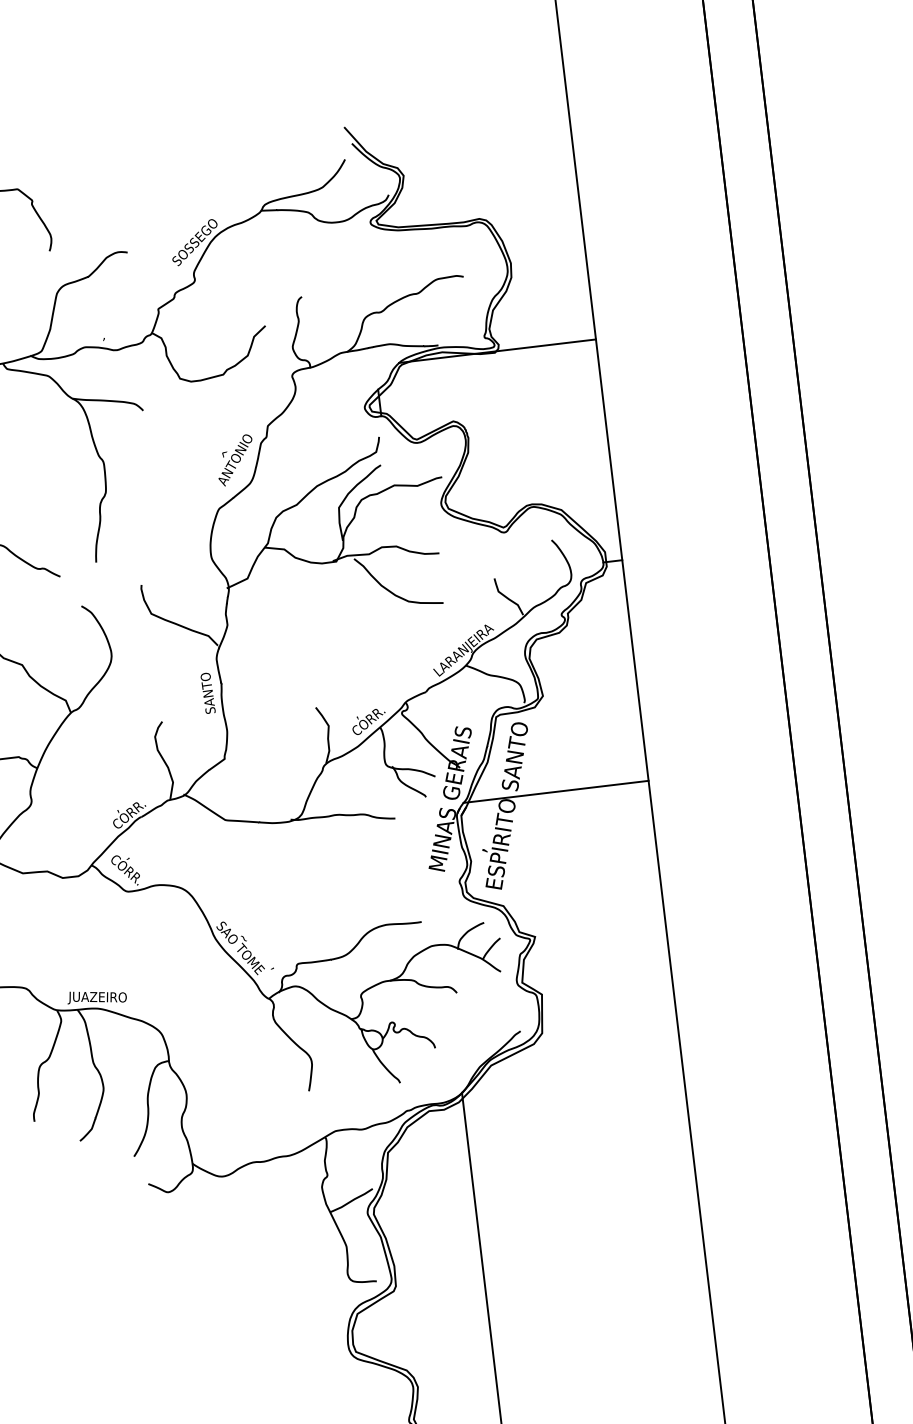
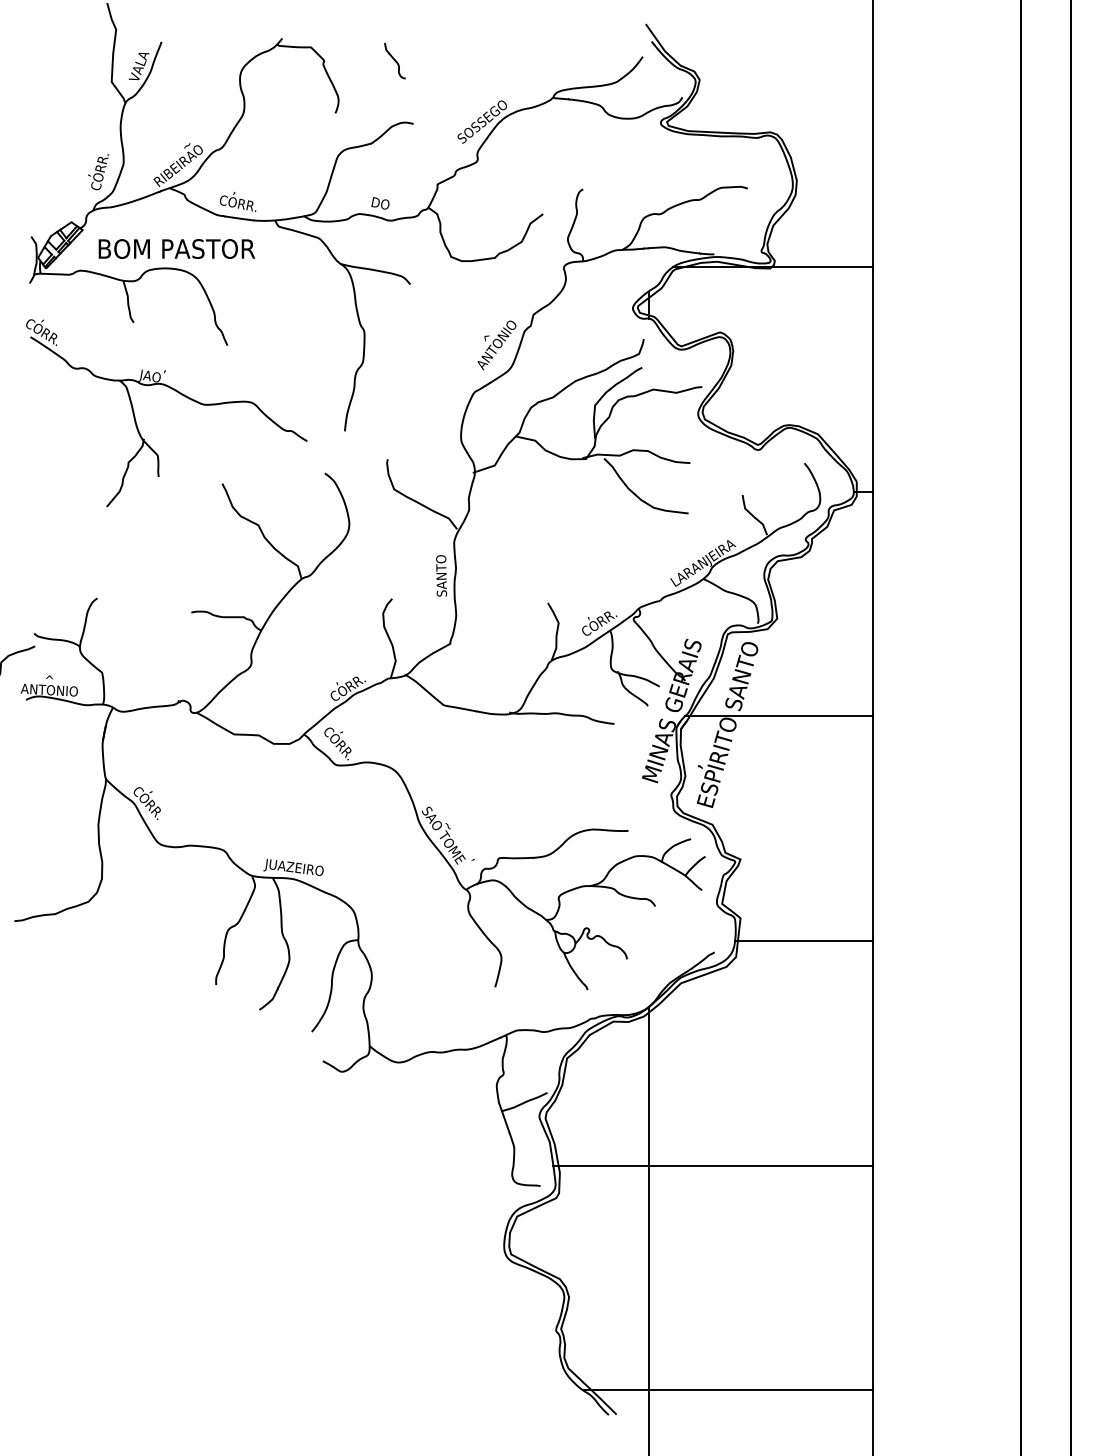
curve: (101, 193) -> (394, 61), added
text: (104, 334) -> (380, 203), , -> DO
line: (607, 1009) -> (804, 940), added
line: (544, 1240) -> (713, 1165), added

